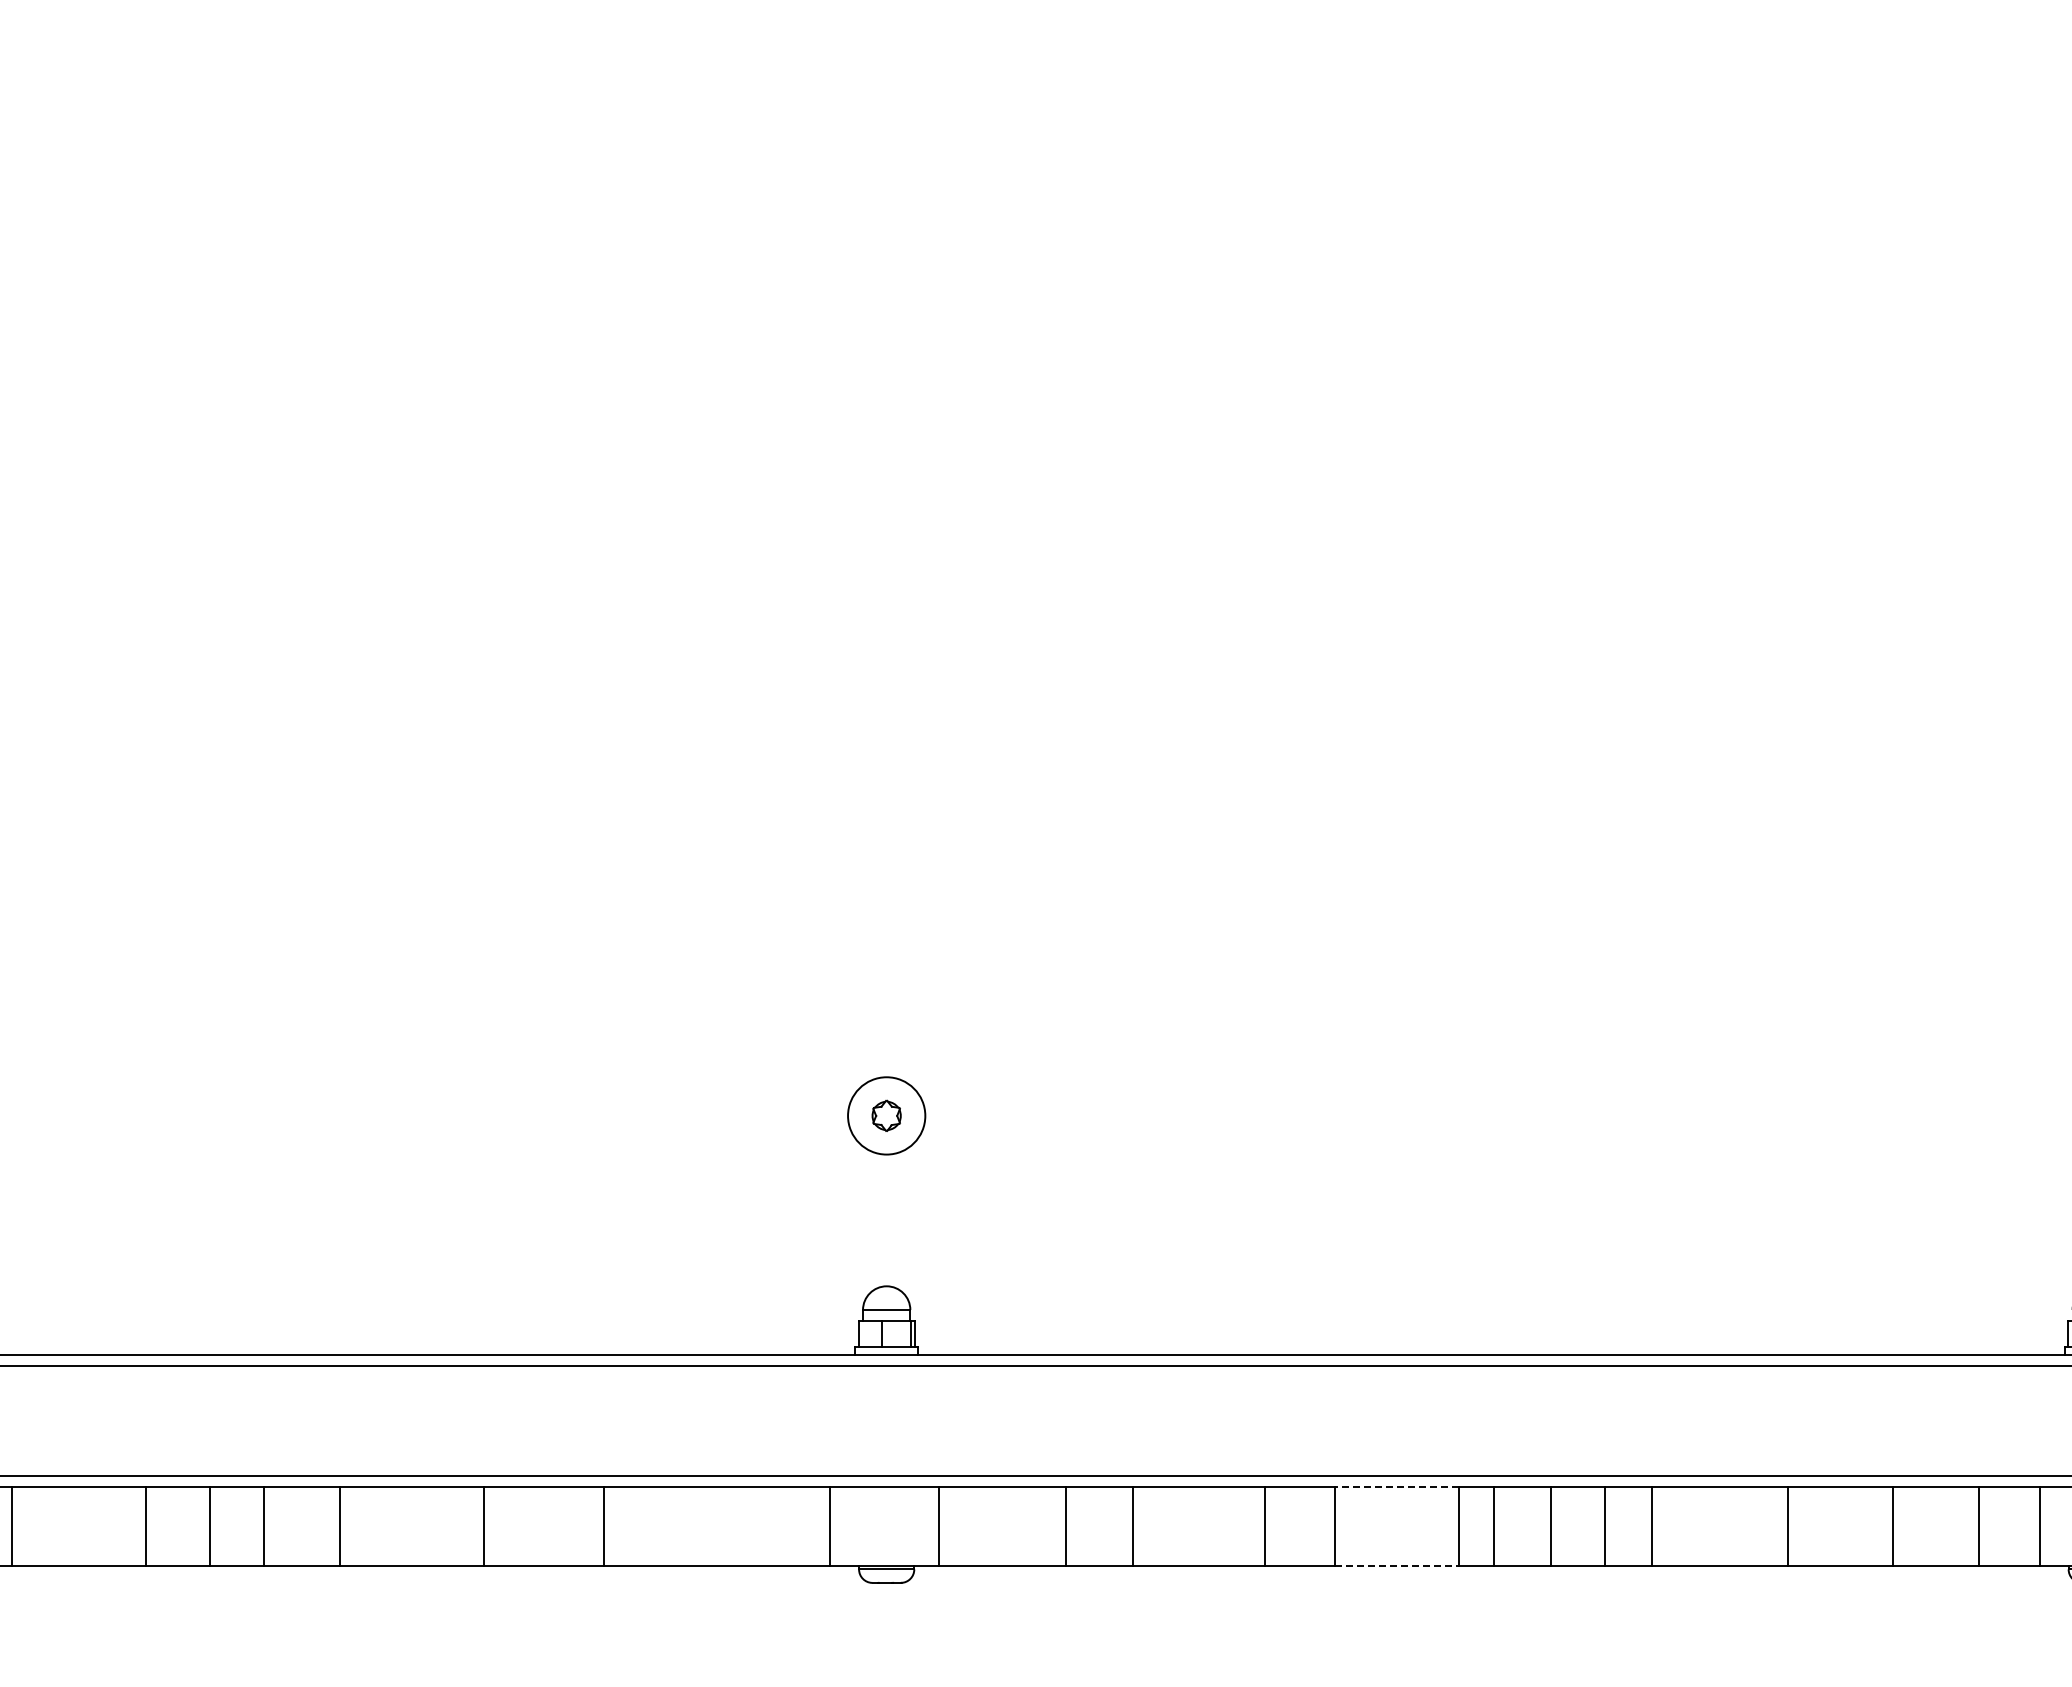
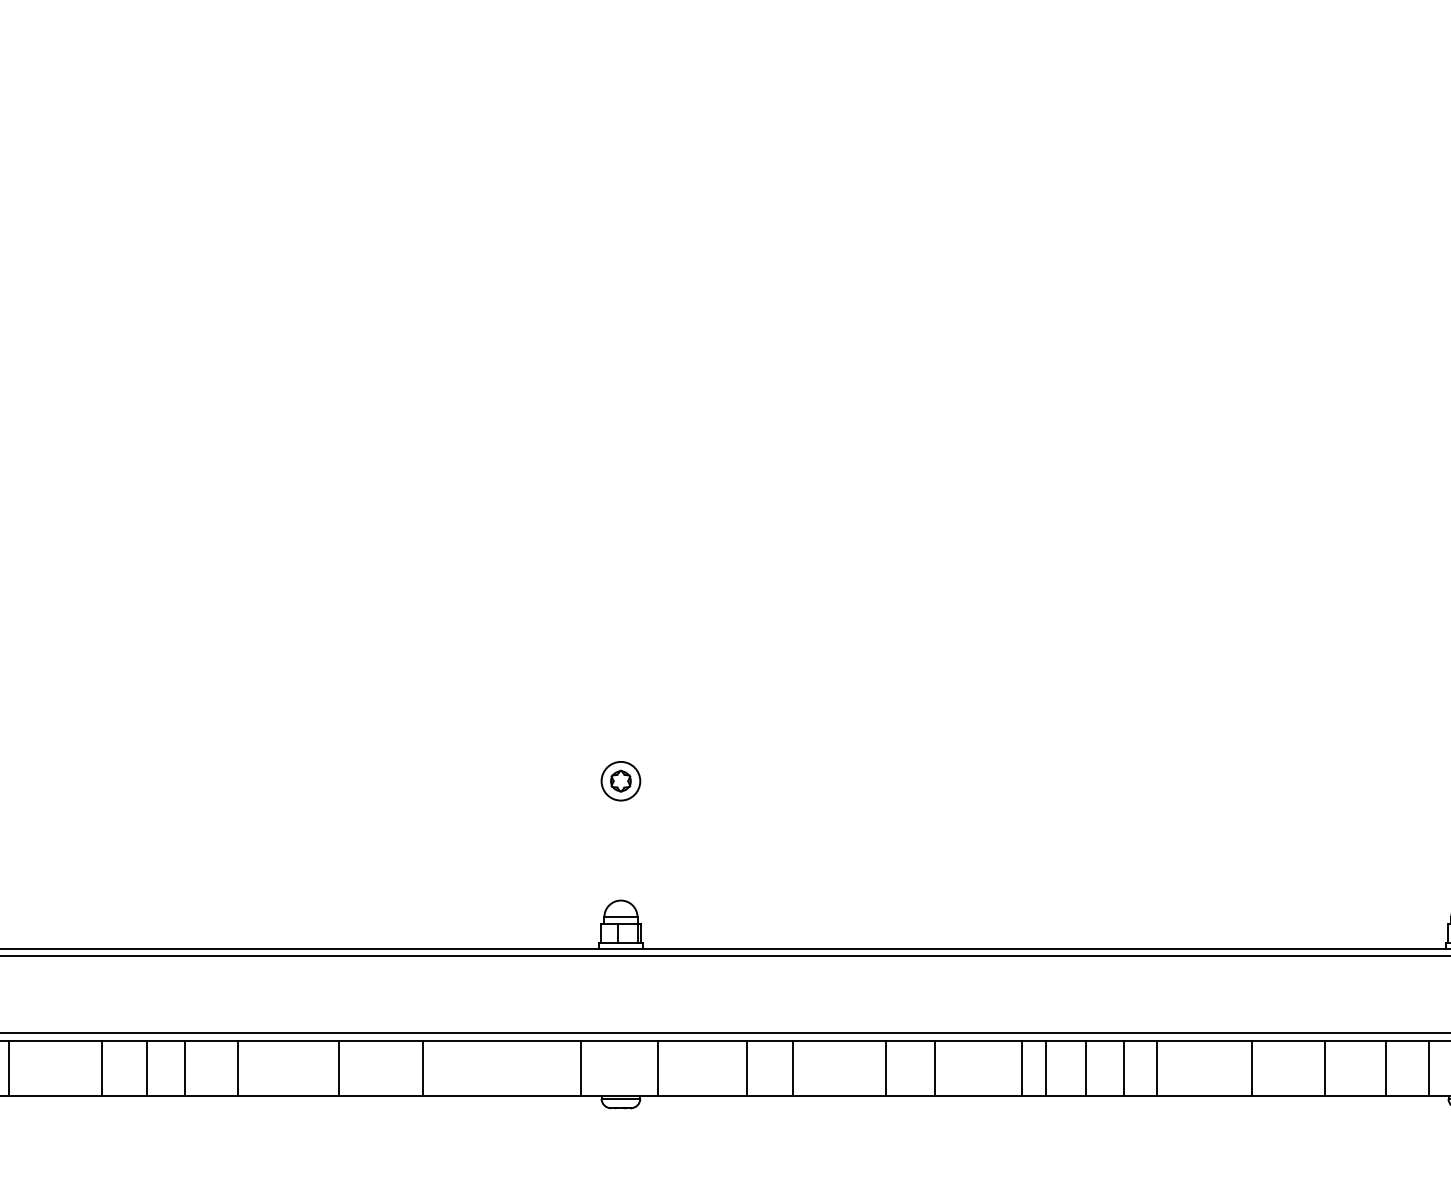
circle: (886, 1115) -> (620, 780), size x0.71
line: (1396, 1486) -> (977, 1040), dashed -> solid
line: (1397, 1565) -> (978, 1096), dashed -> solid

